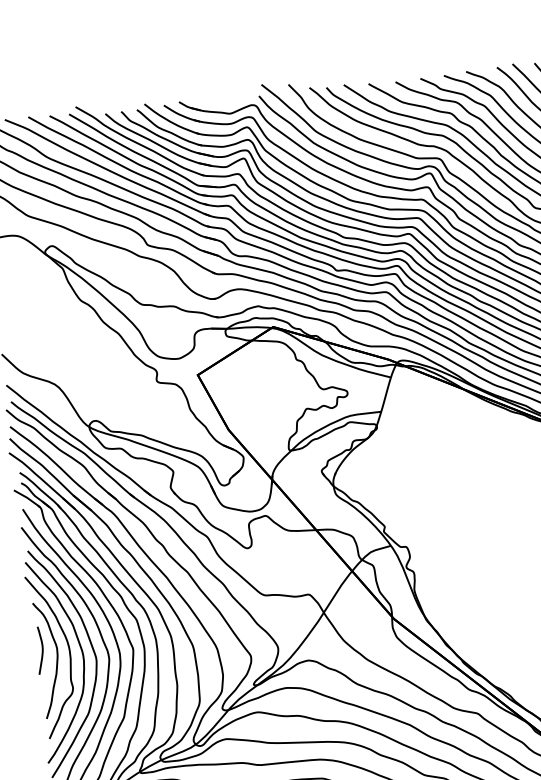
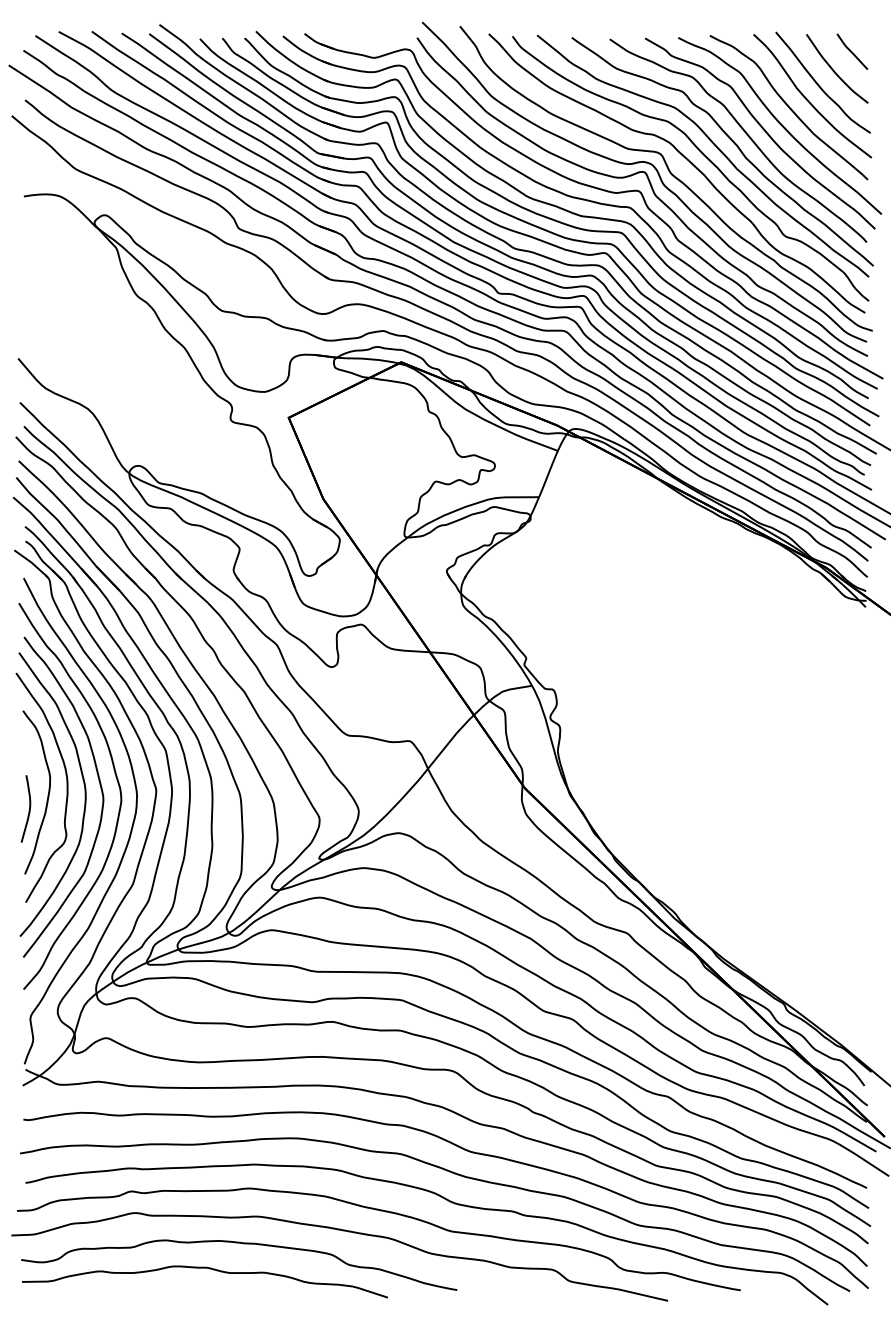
curve: (41, 651) -> (28, 810), moved

